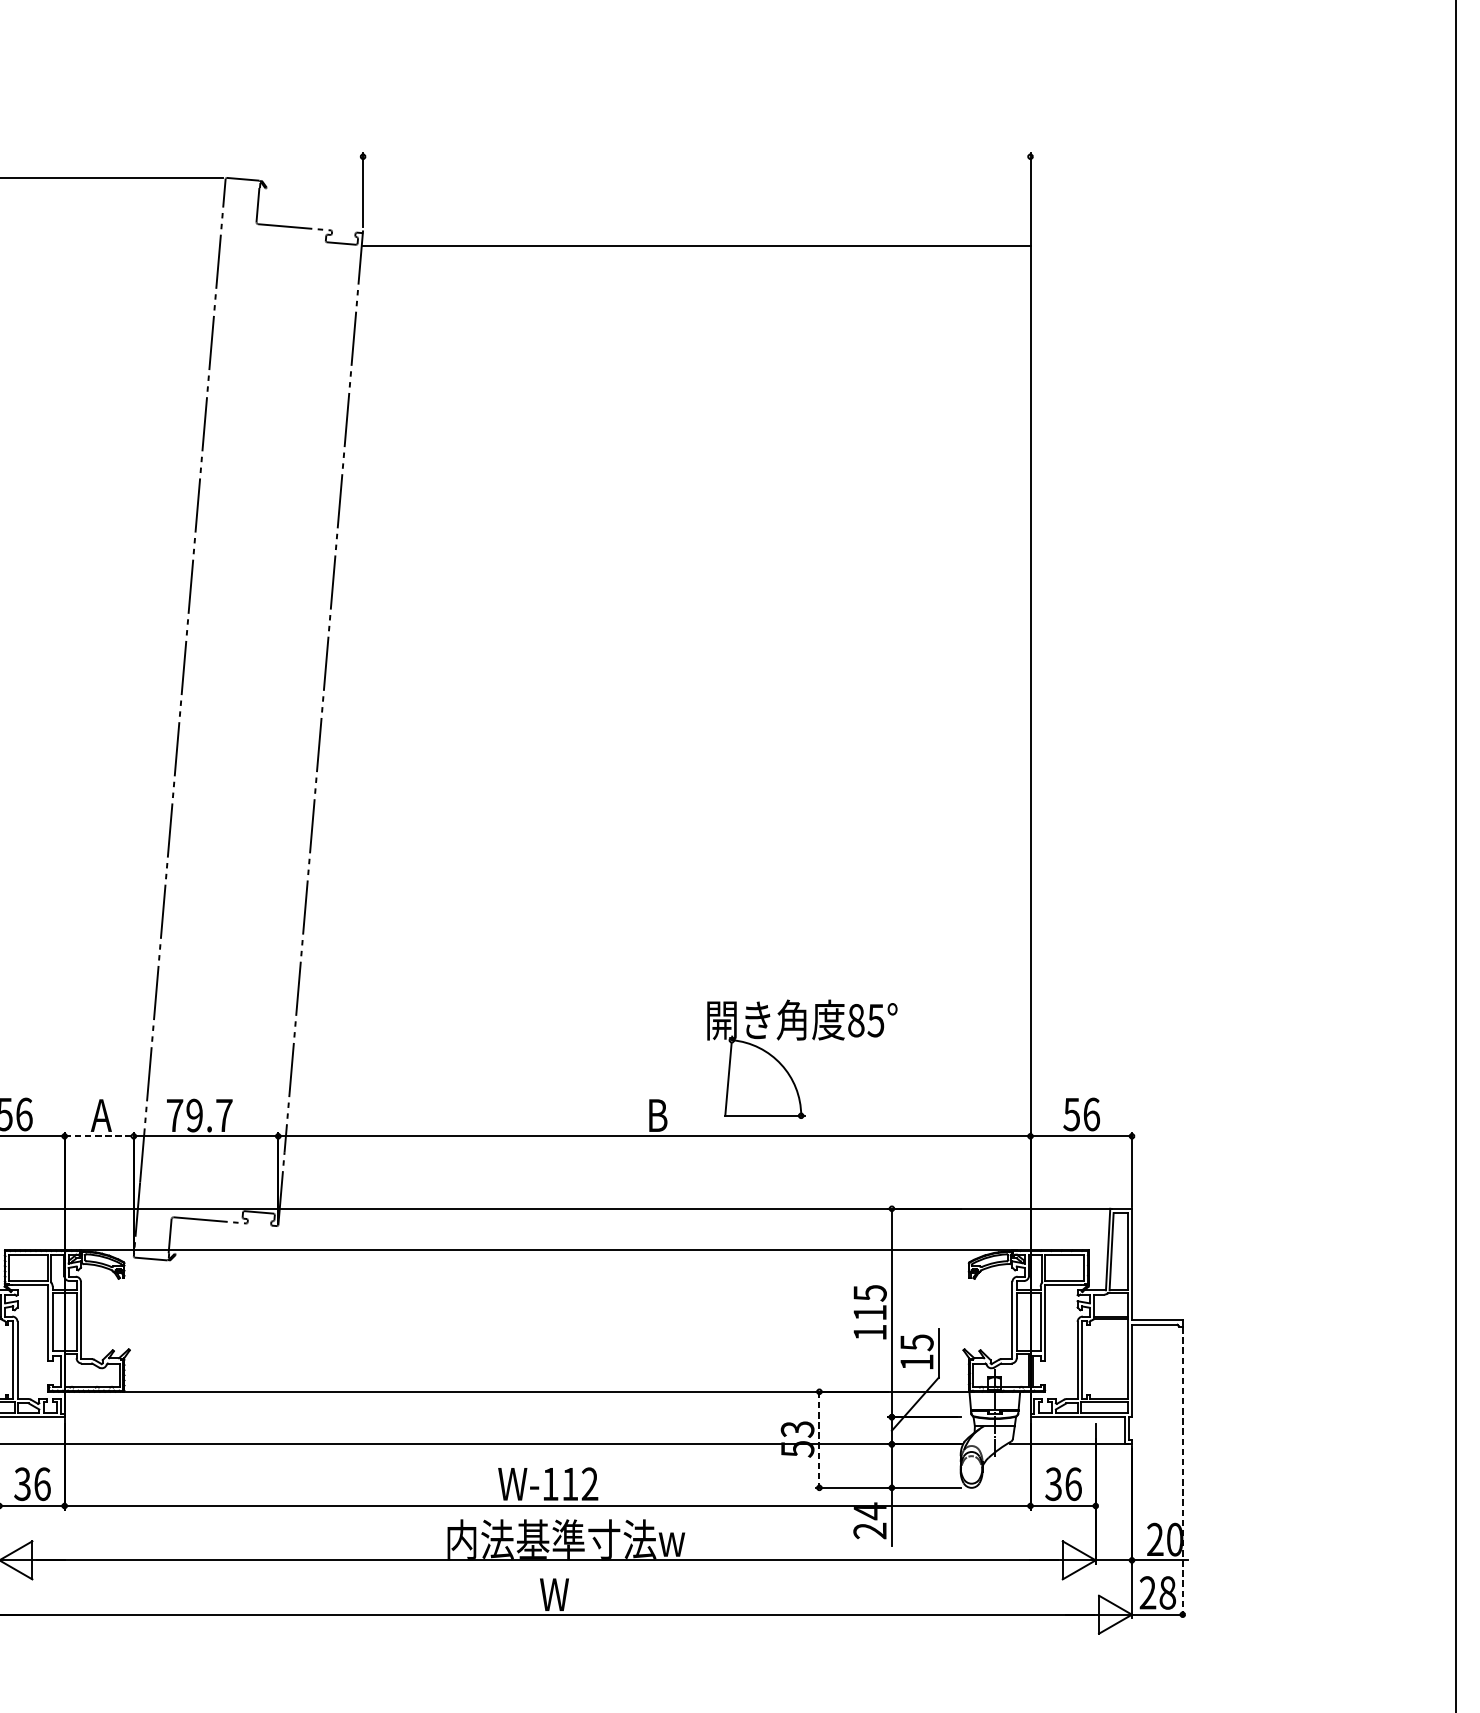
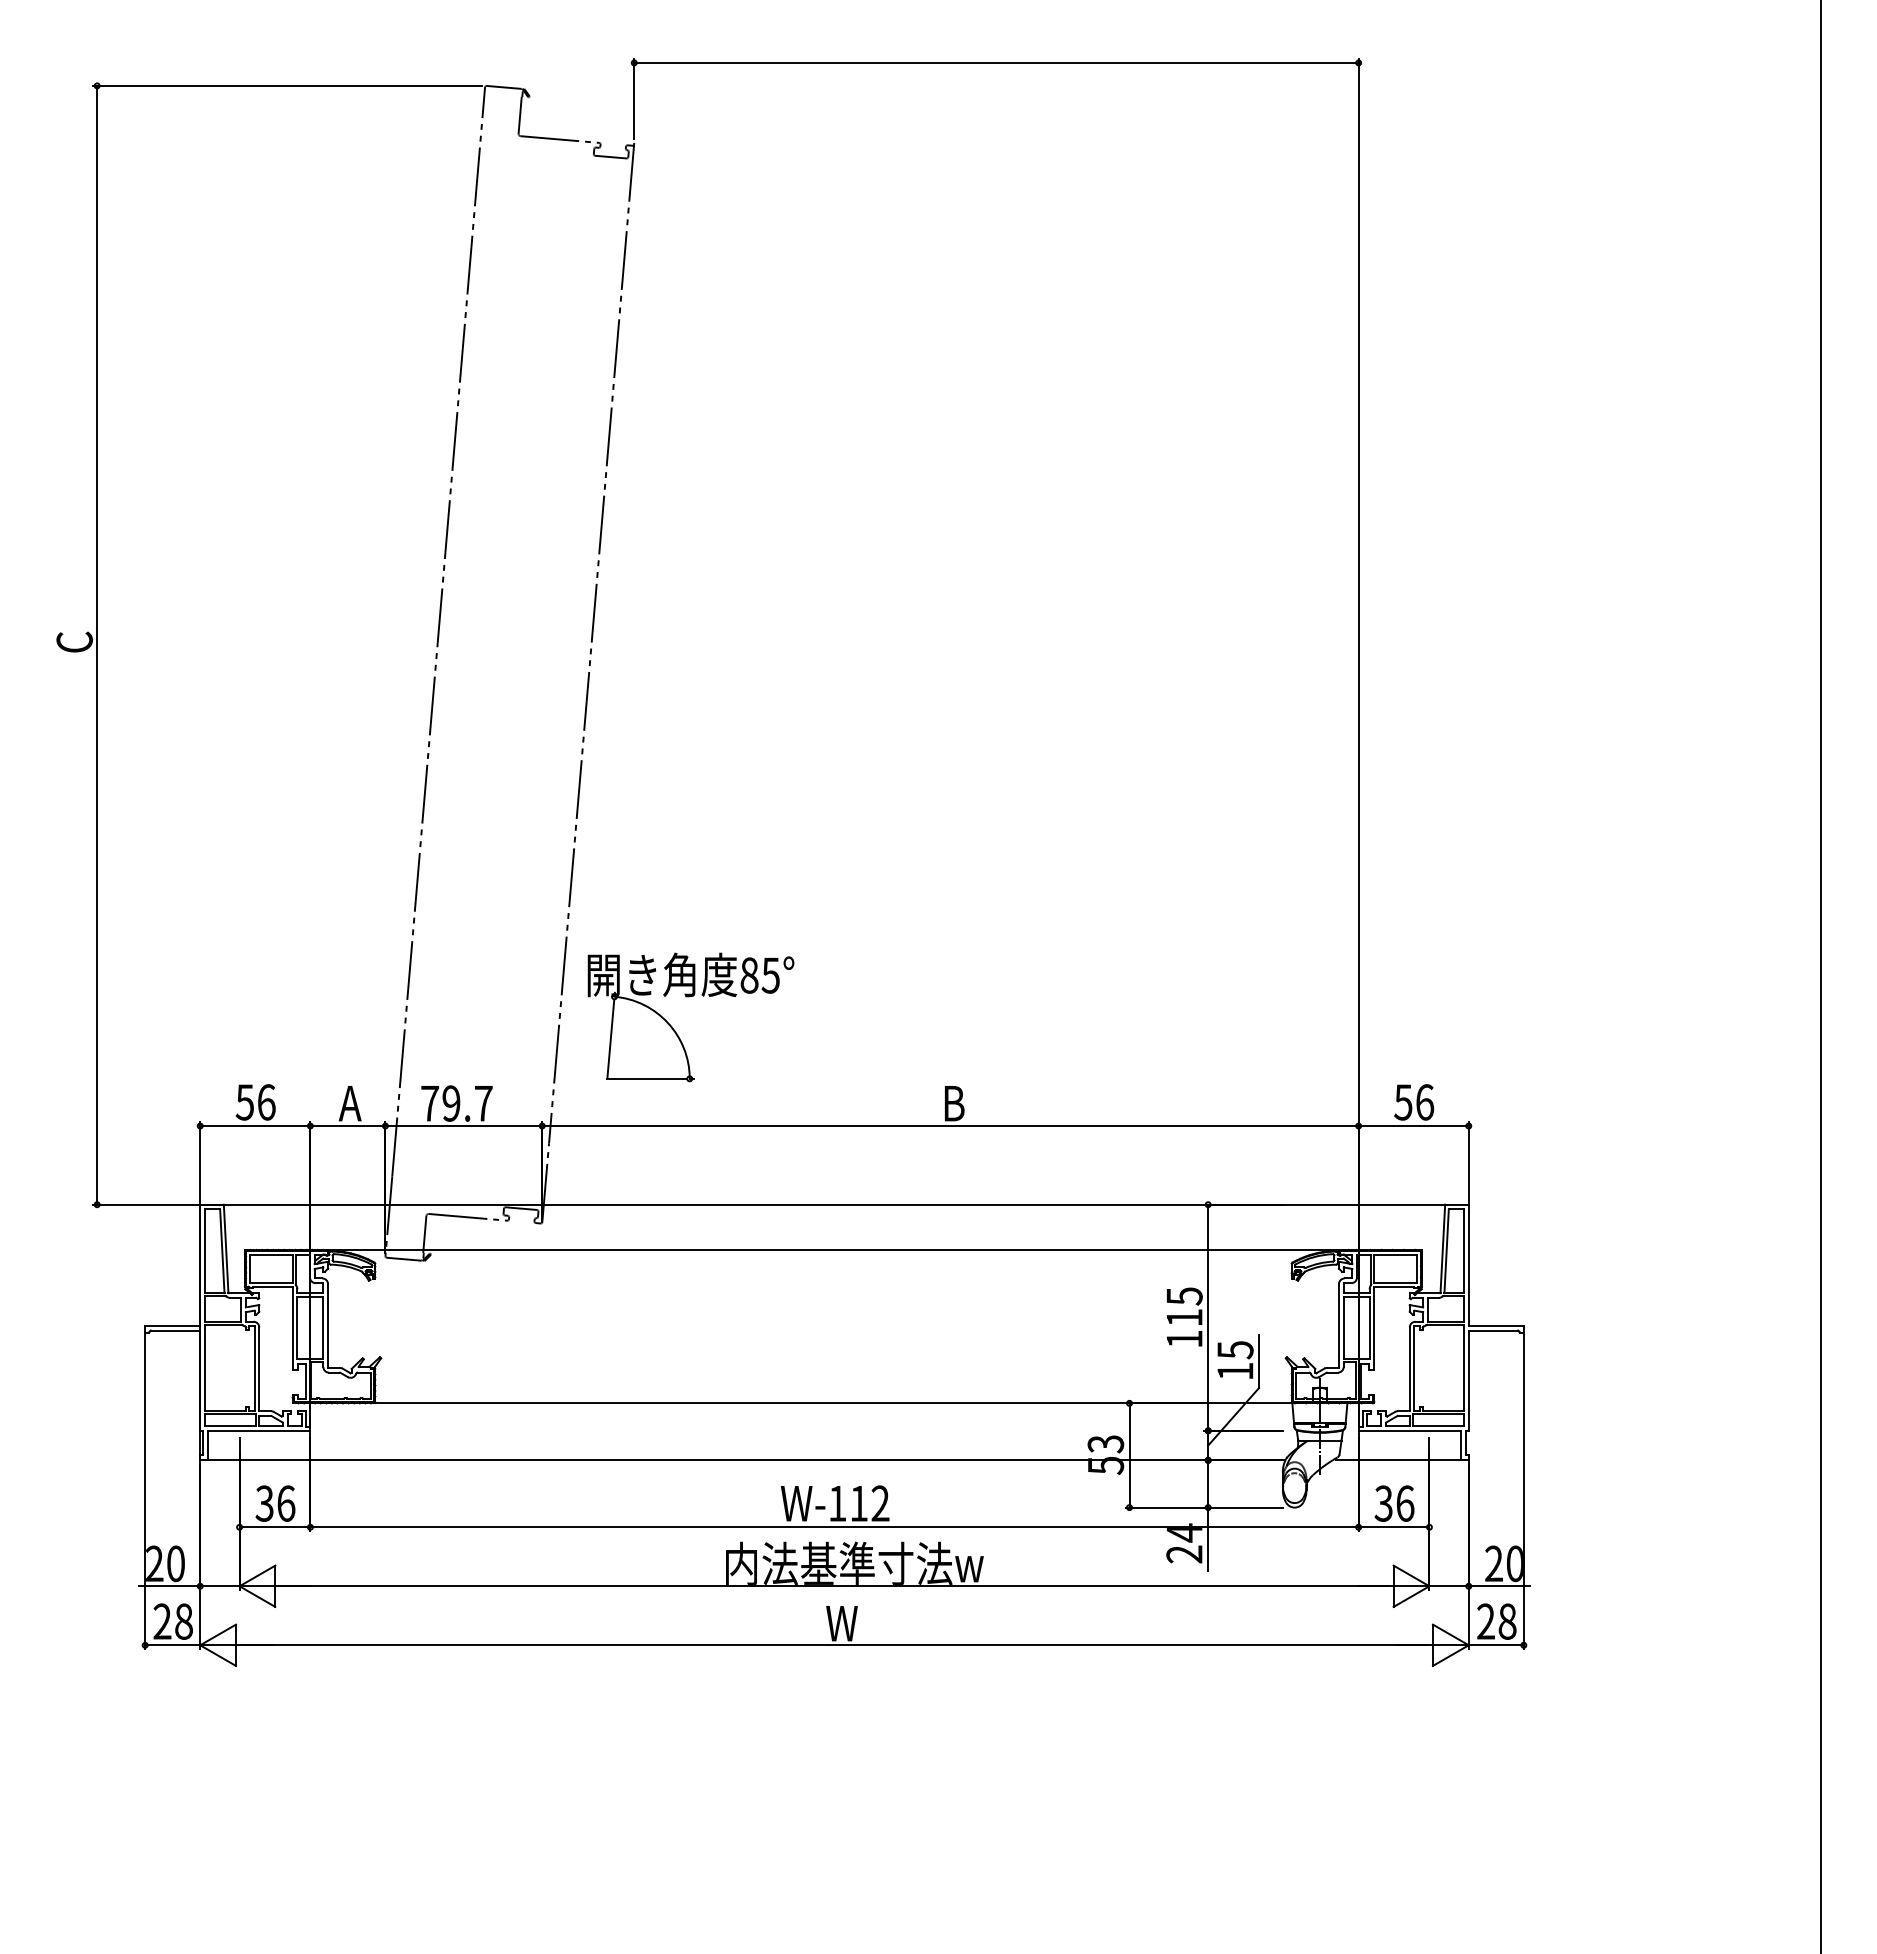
line: (696, 245) -> (996, 62), moved
part: (788, 1071) -> (675, 1030), moved
line: (98, 1136) -> (347, 1126), dashed -> solid
line: (819, 1439) -> (1129, 1455), dashed -> solid
line: (1182, 1473) -> (1523, 1491), dashed -> solid

